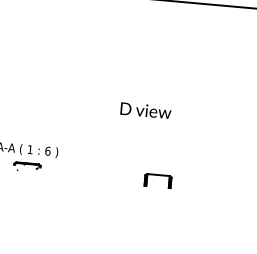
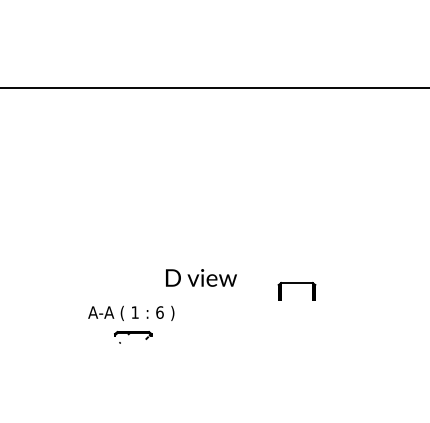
text: (146, 110) -> (201, 277), moved
part: (158, 175) -> (296, 283), moved

